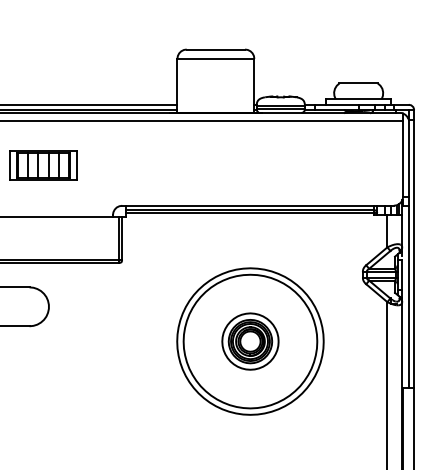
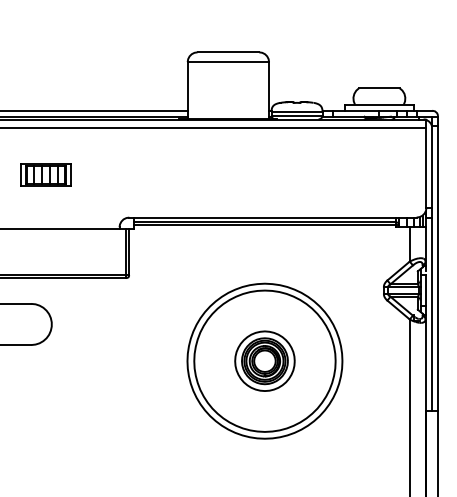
part: (43, 165) -> (46, 174), size x0.7

